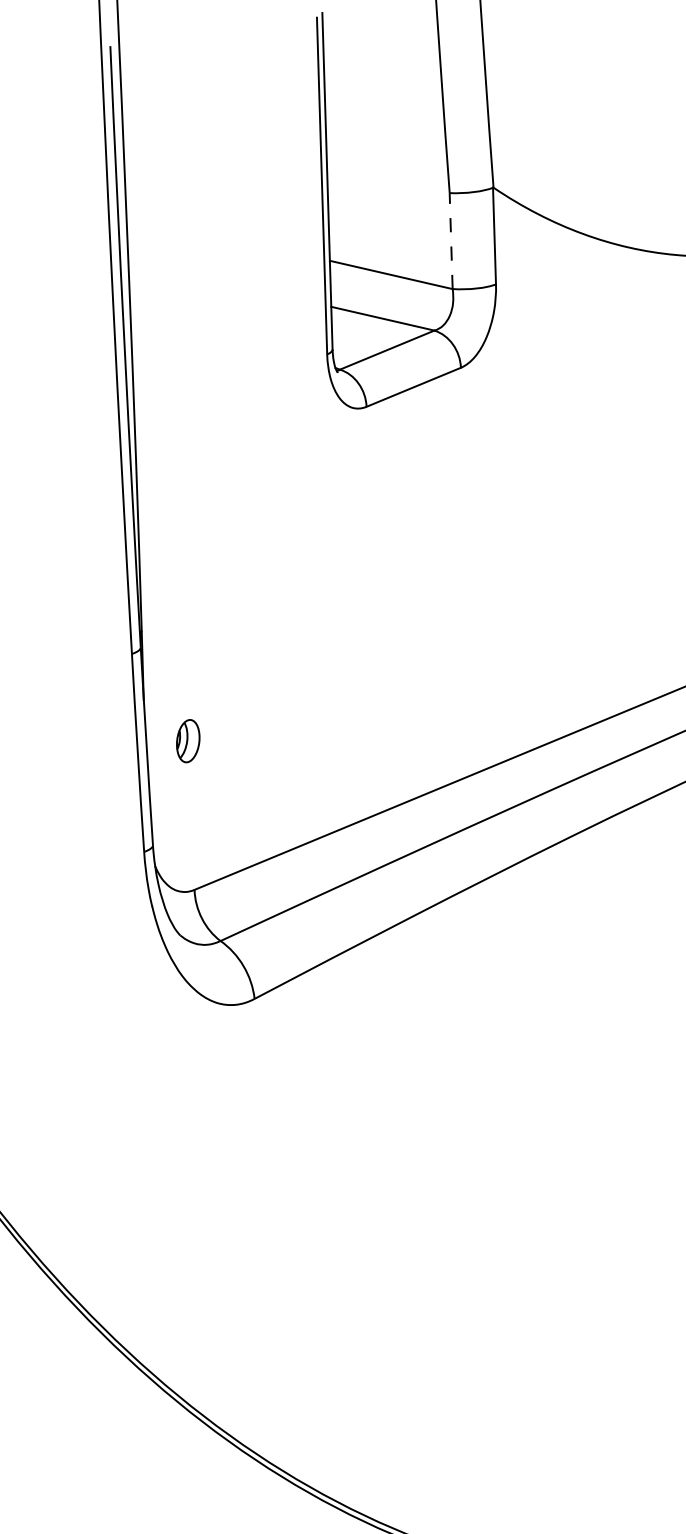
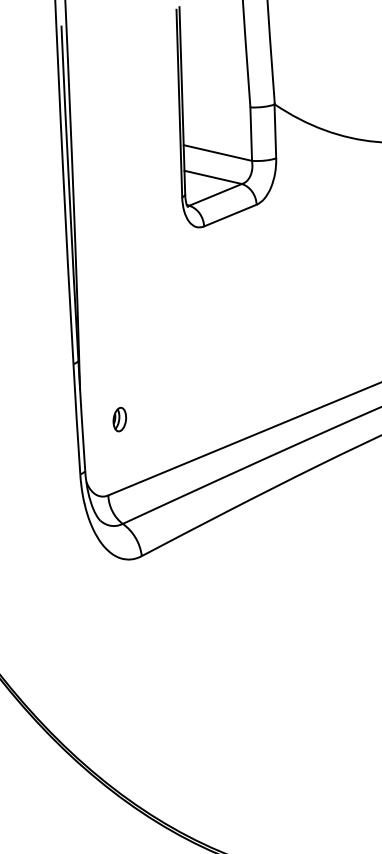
line: (451, 241) -> (251, 134), dashed -> solid
part: (187, 740) -> (119, 419), moved

